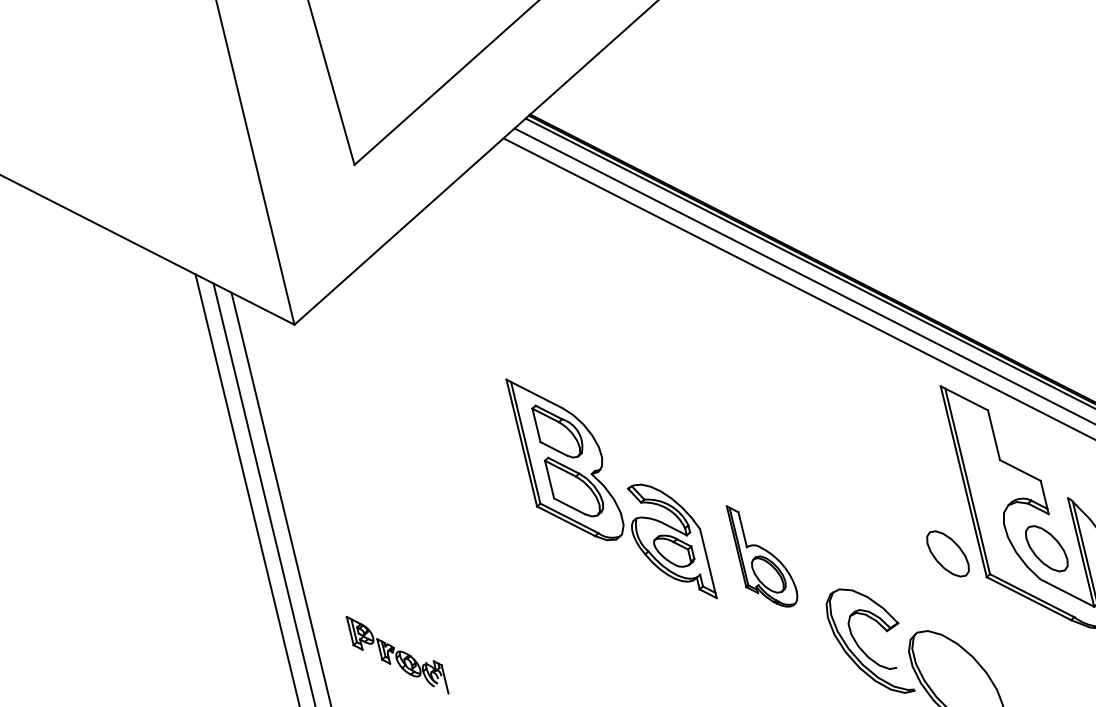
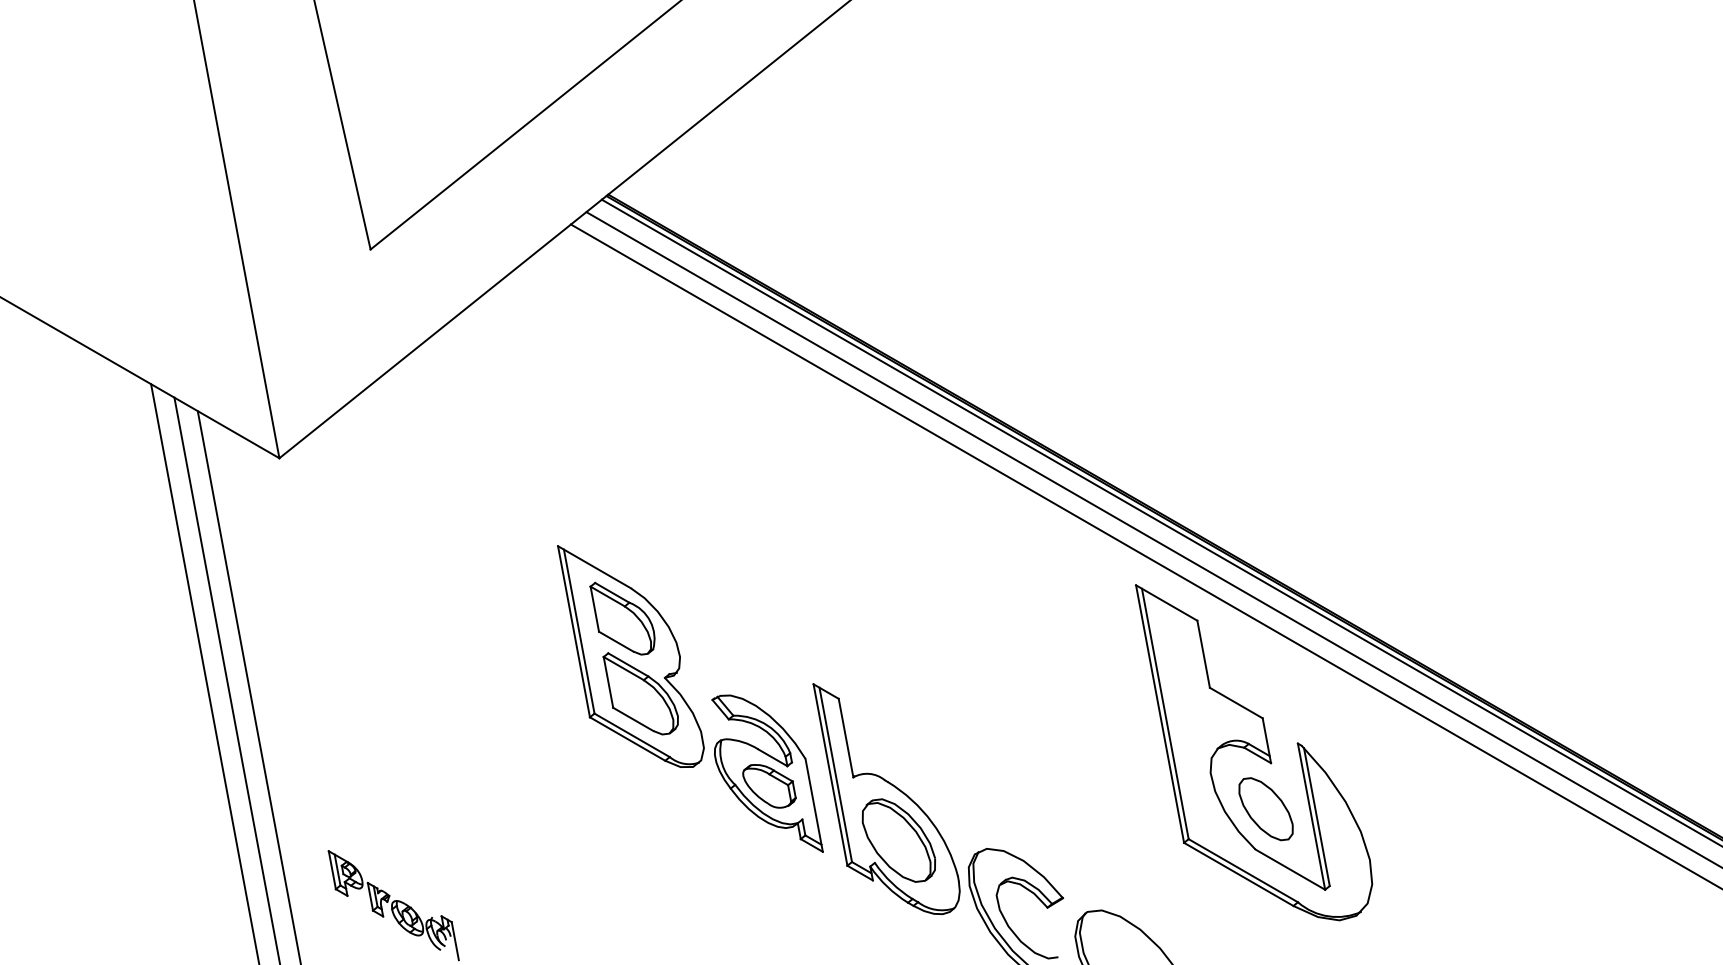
part: (947, 554) -> (1133, 809), removed
part: (762, 556) -> (886, 799), size x1.67

